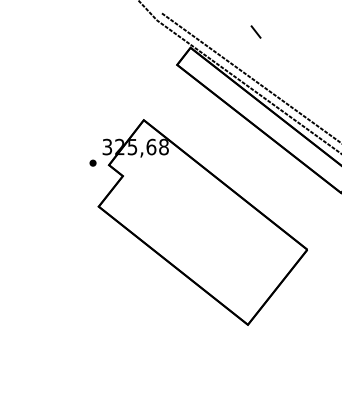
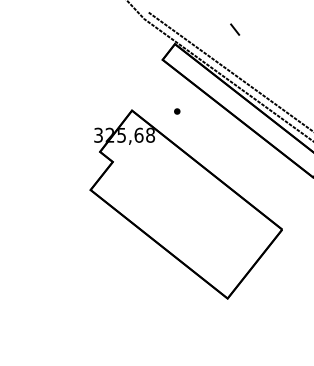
part: (92, 162) -> (176, 110), moved

